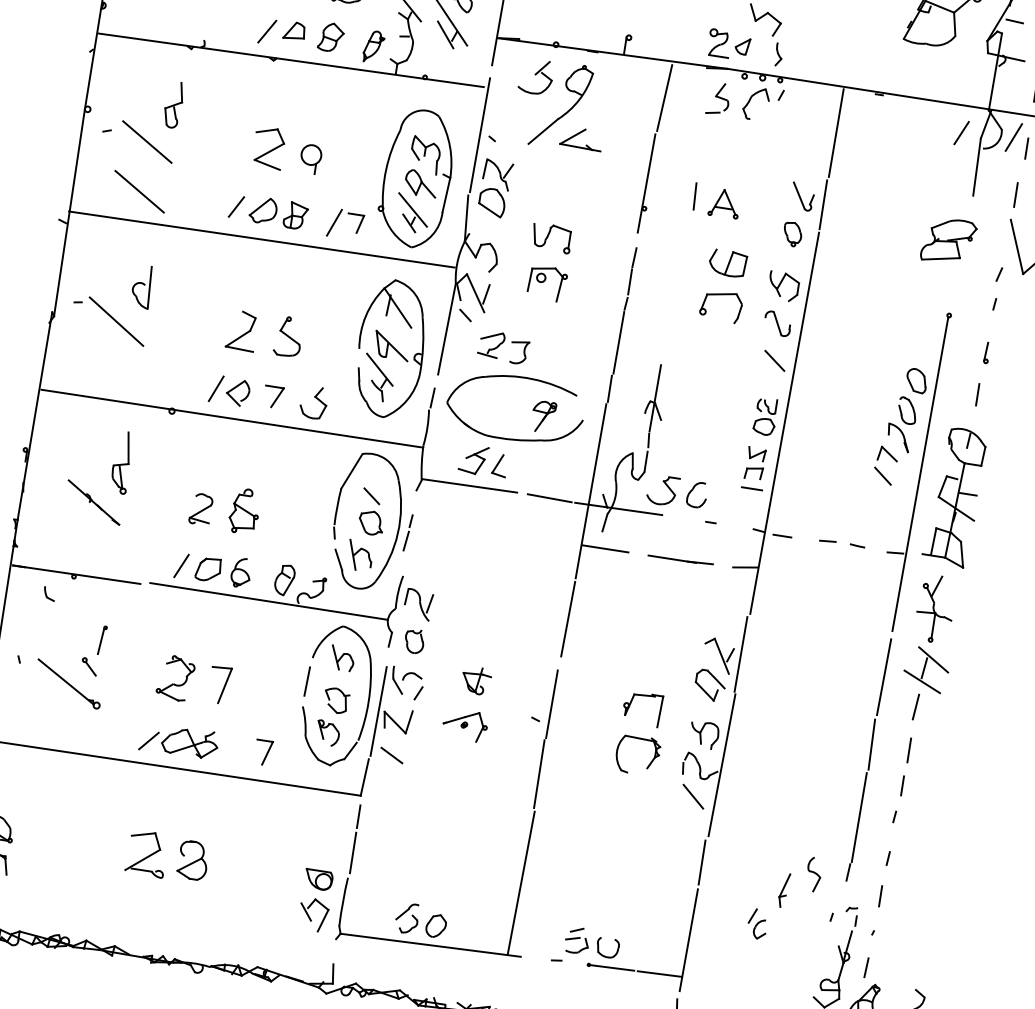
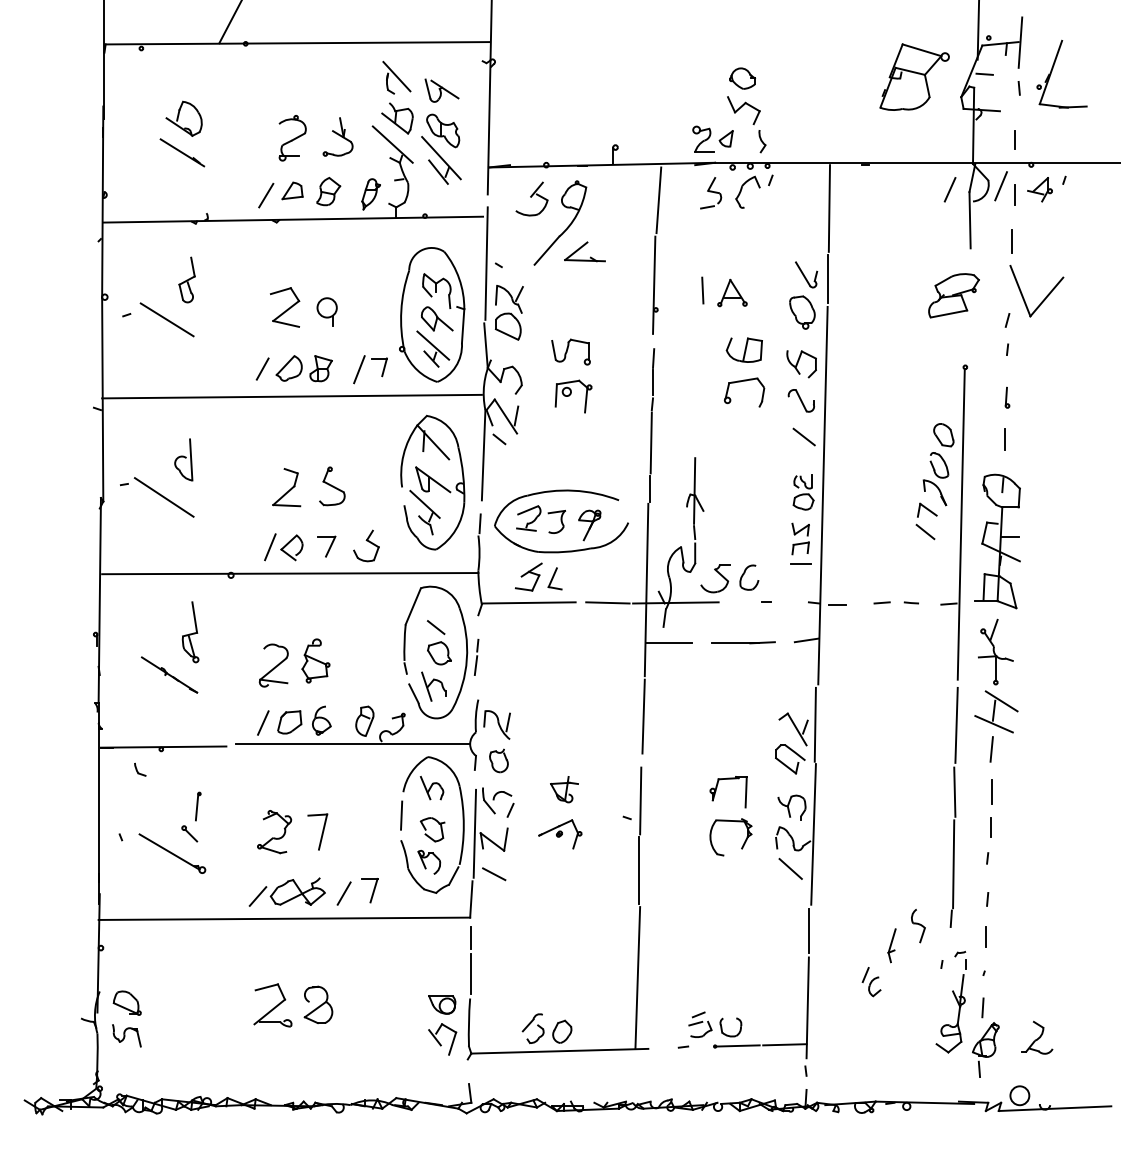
line: (139, 191) -> (166, 368), removed
part: (792, 234) -> (802, 312), size x1.43
part: (503, 347) -> (540, 519), moved
part: (200, 509) -> (273, 665), size x1.43
line: (236, 751) -> (343, 893), added

